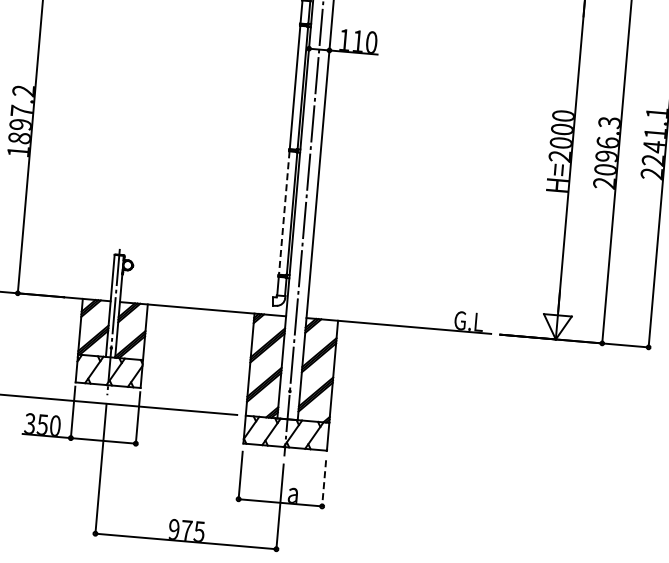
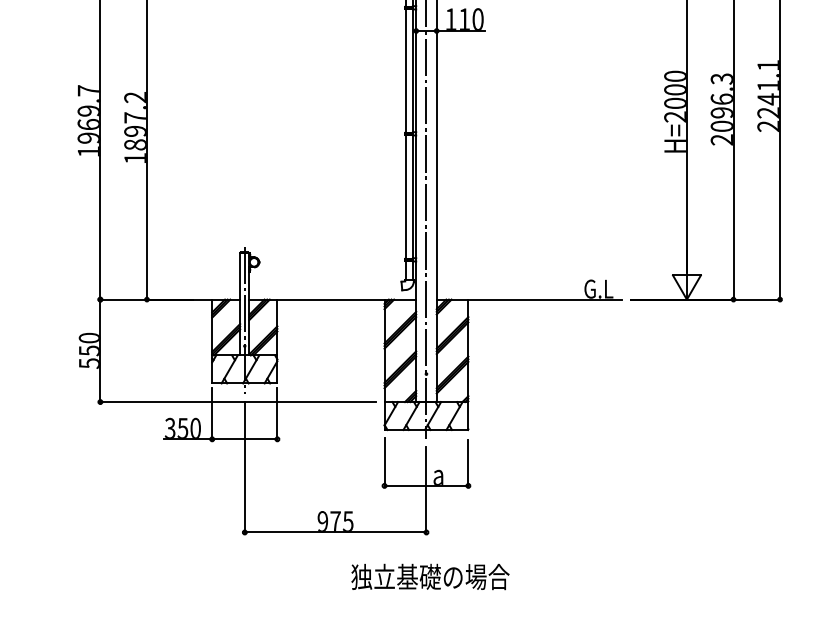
line: (284, 212) -> (405, 196), dashed -> solid
line: (324, 484) -> (468, 463), dashed -> solid

